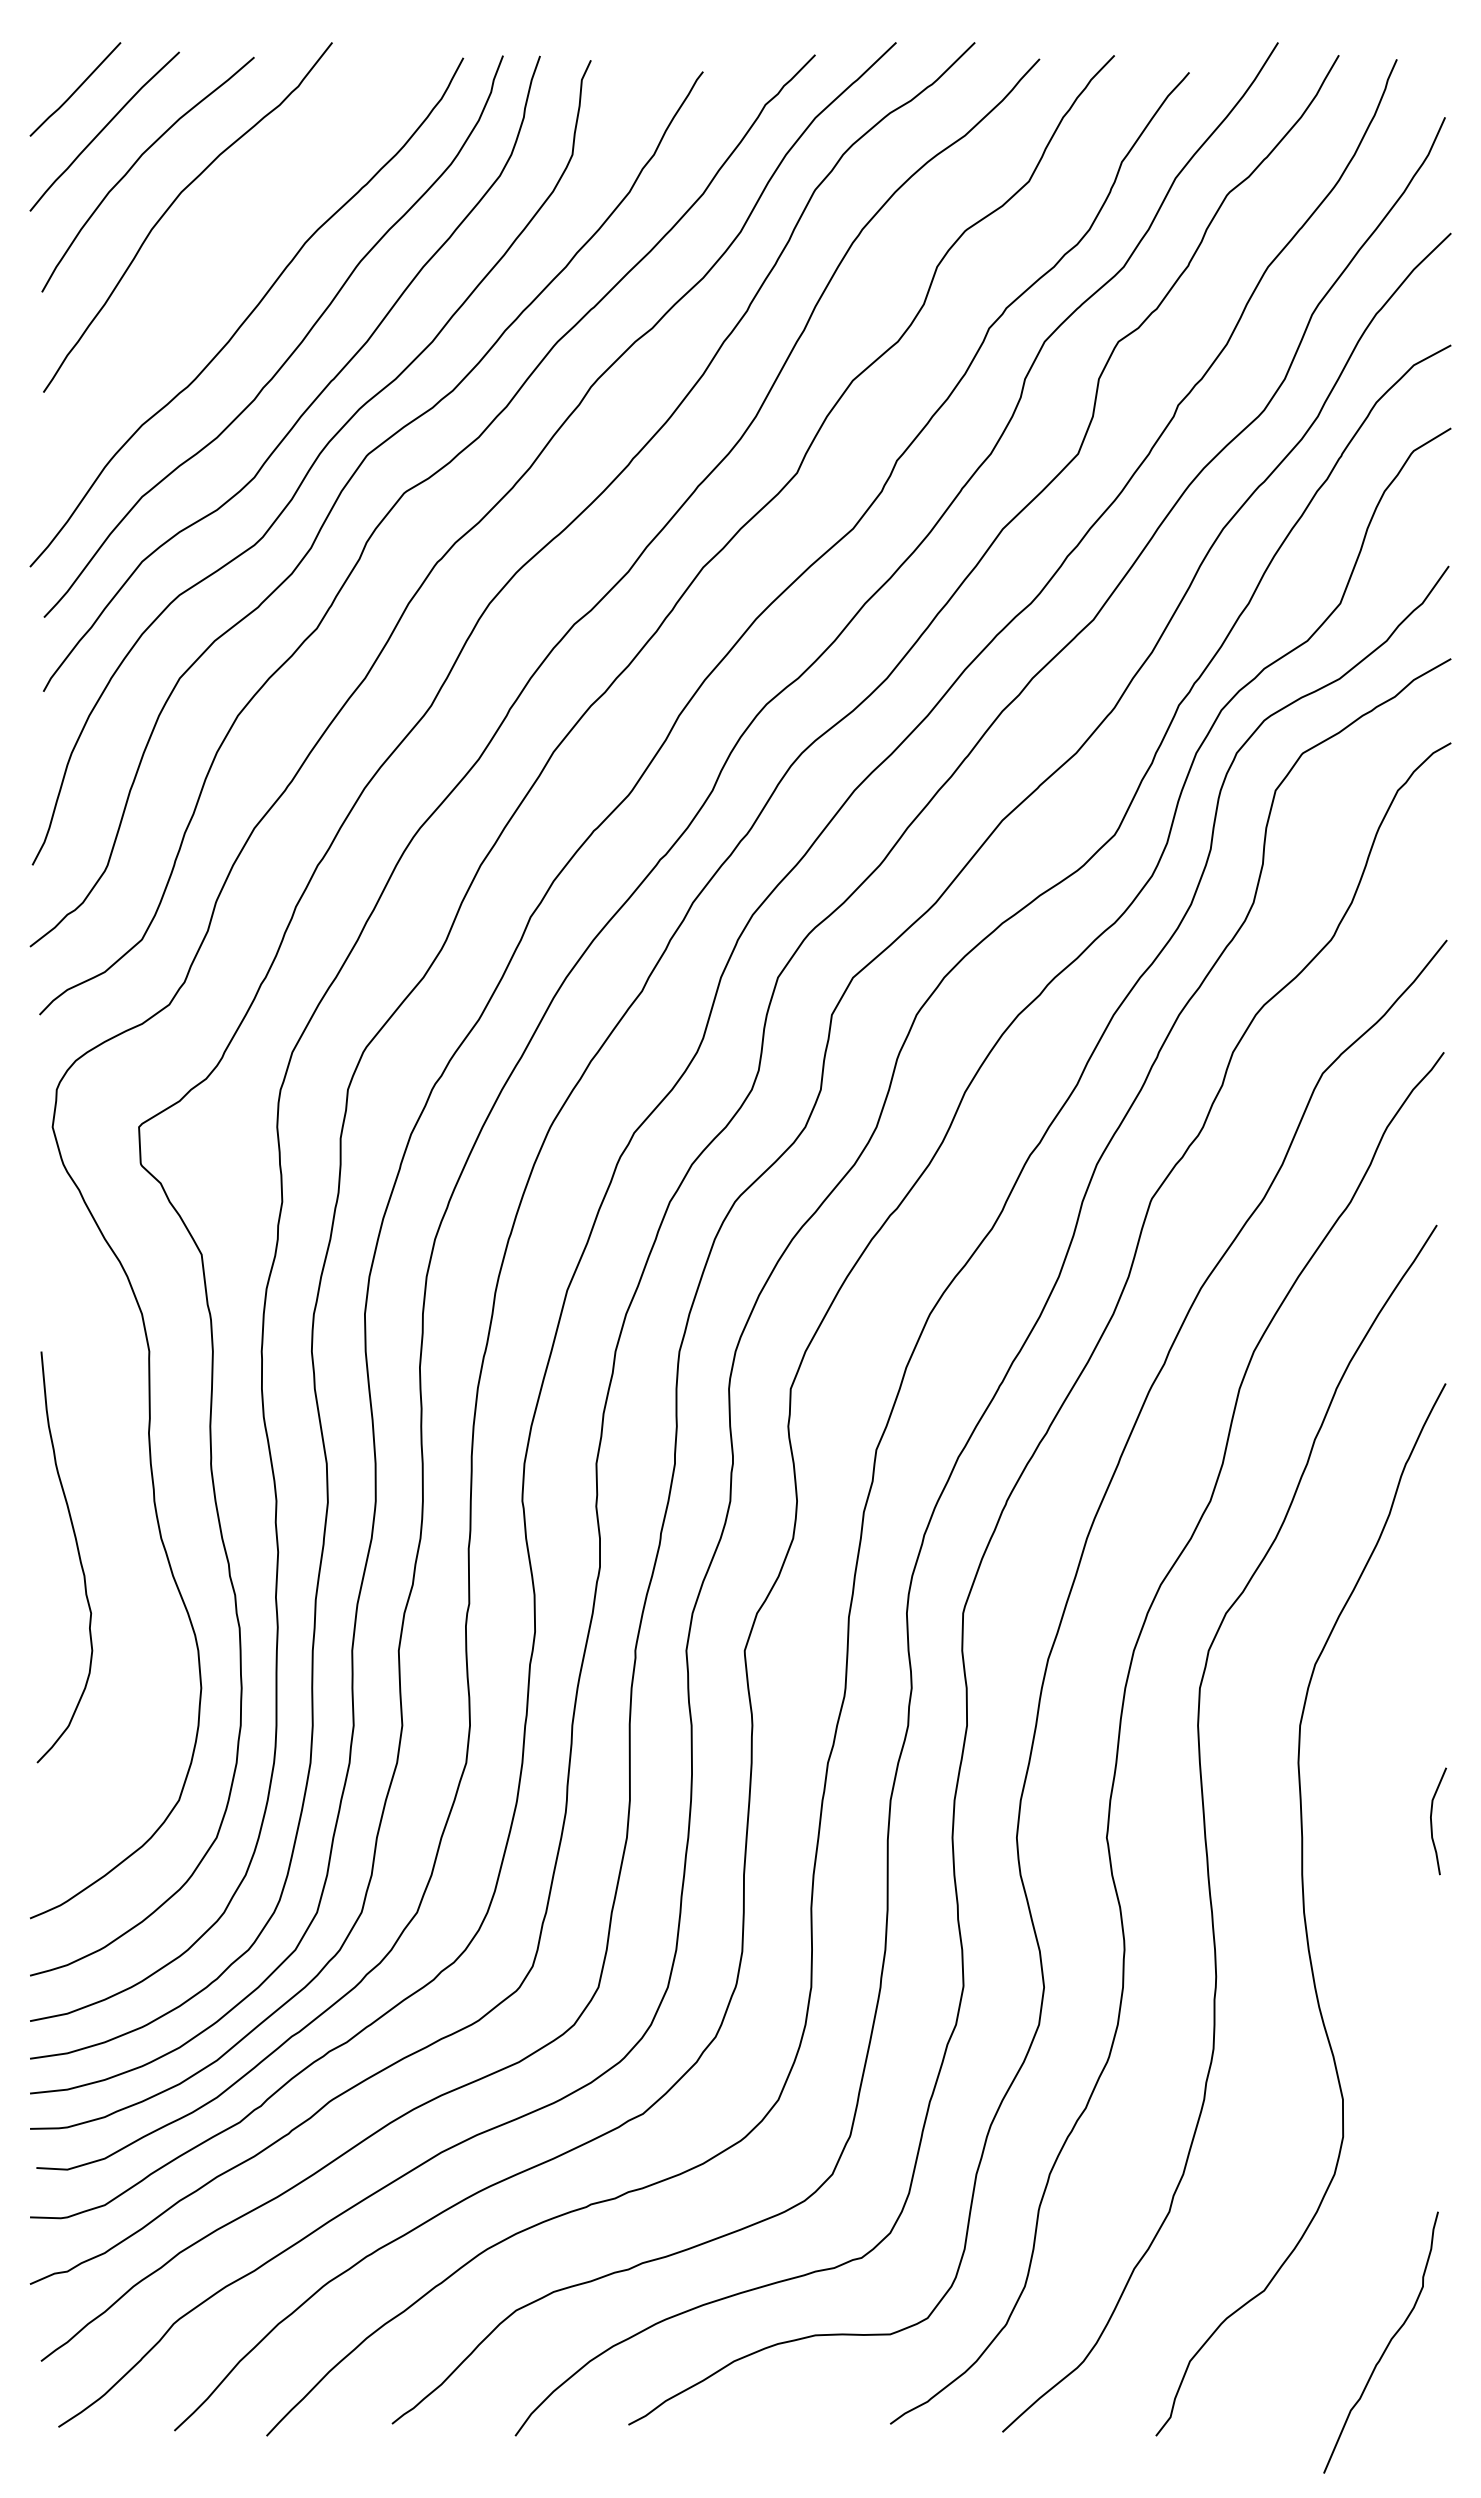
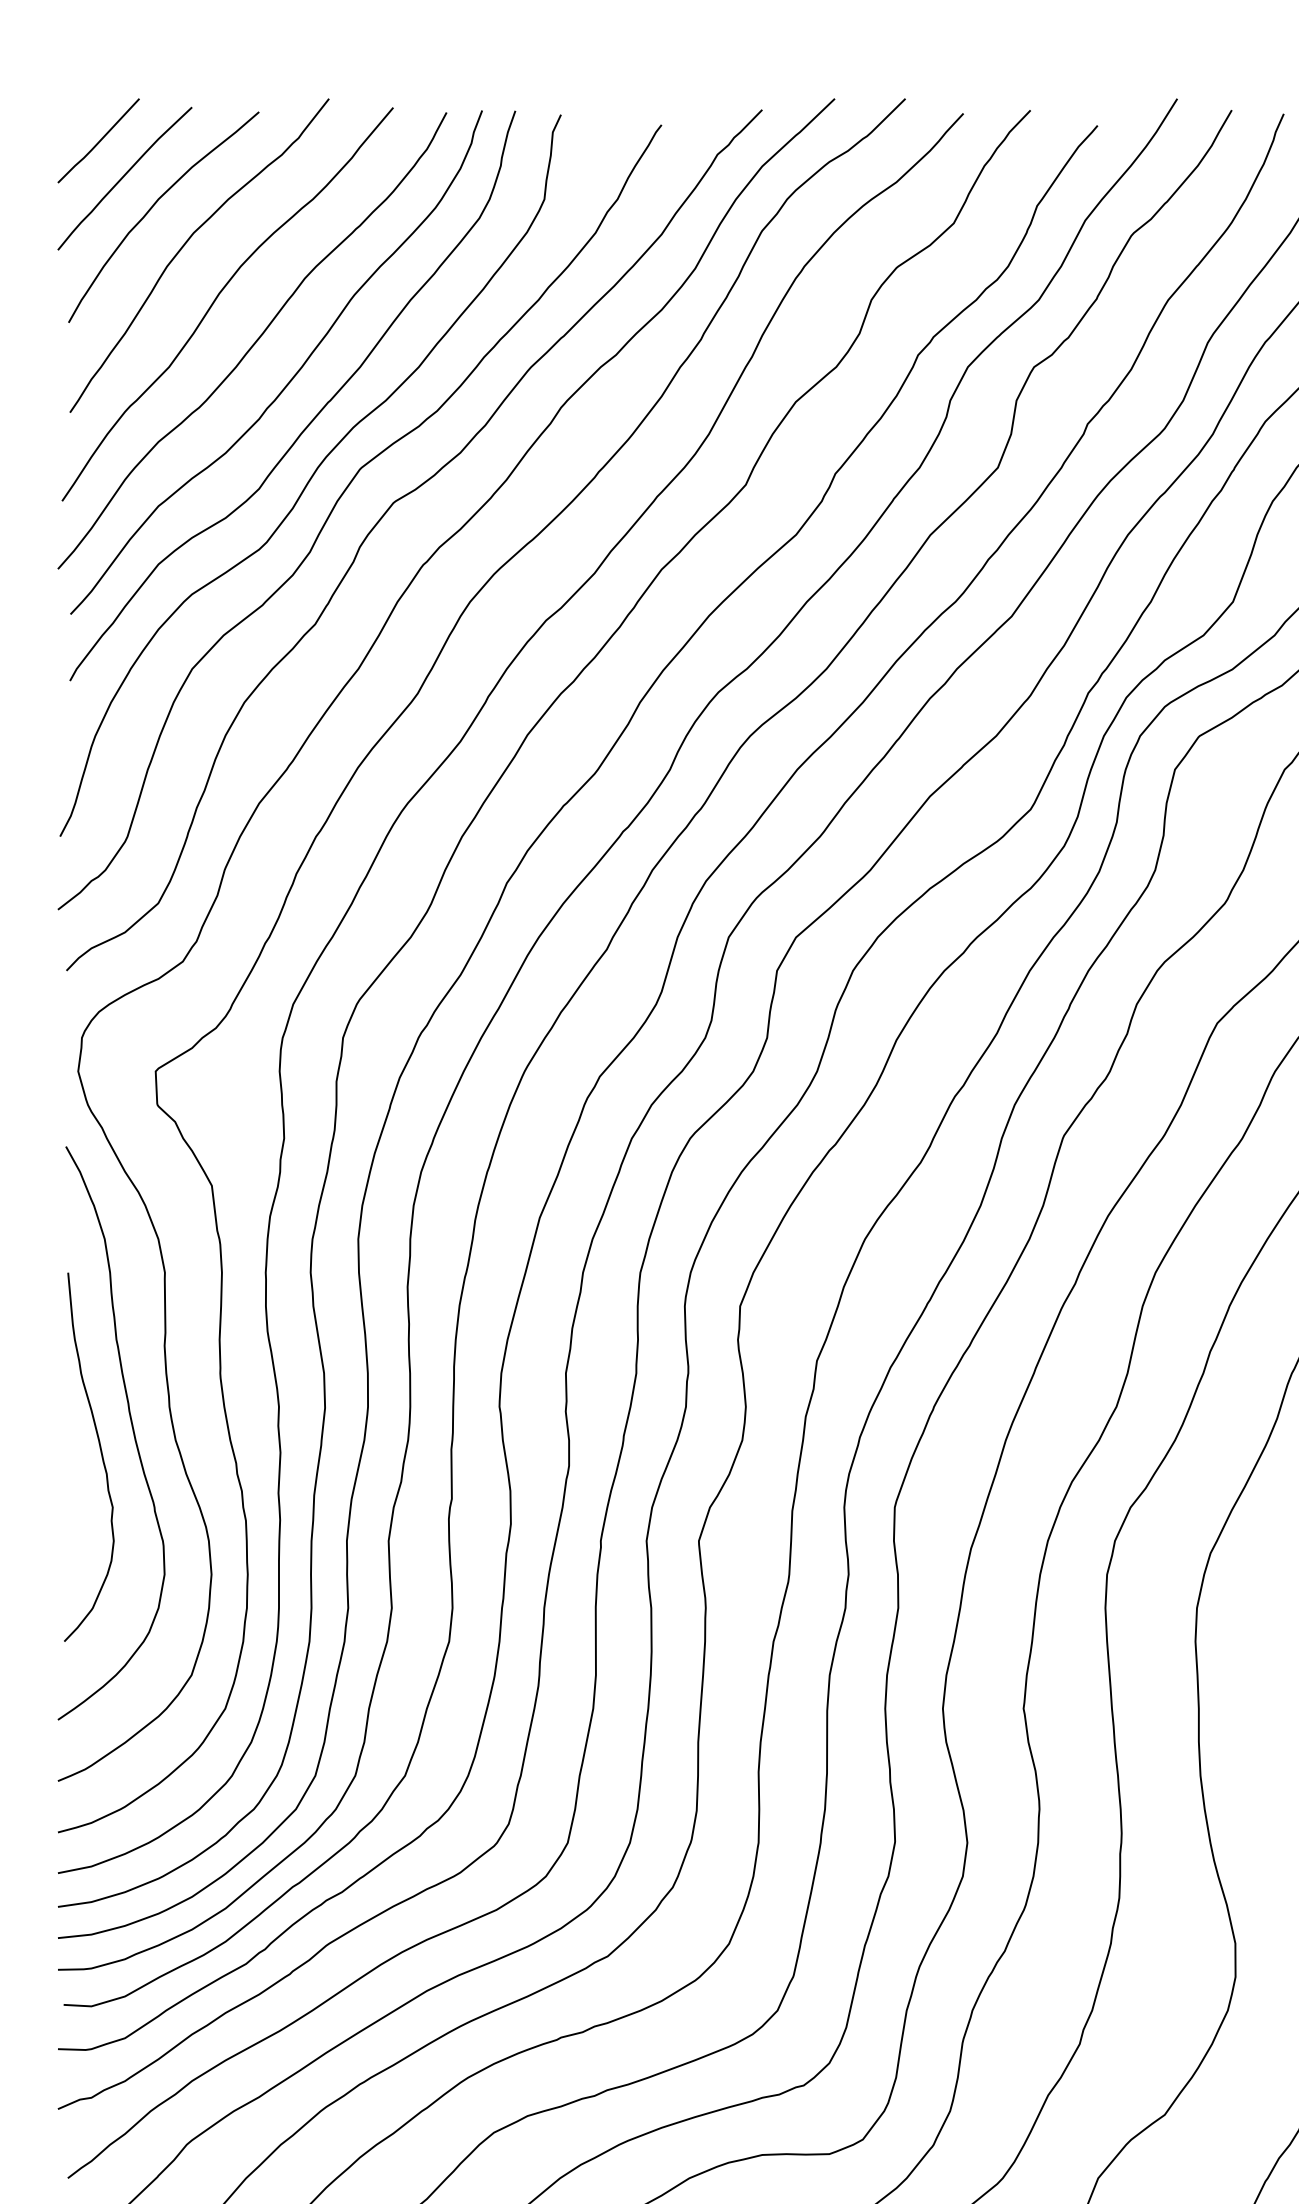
curve: (207, 265) -> (217, 298), added
curve: (112, 1525) -> (131, 1428), added

